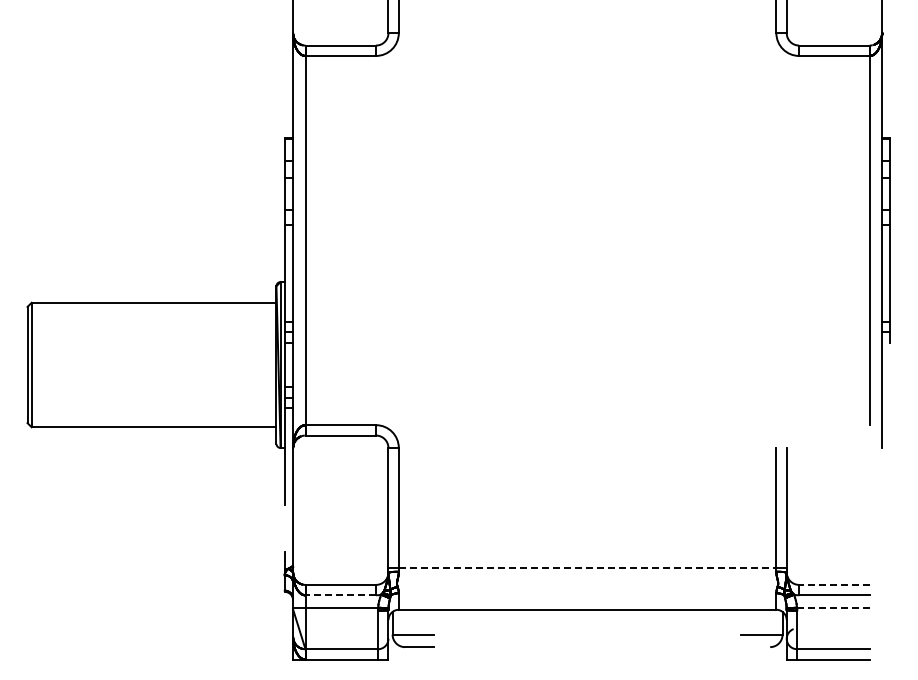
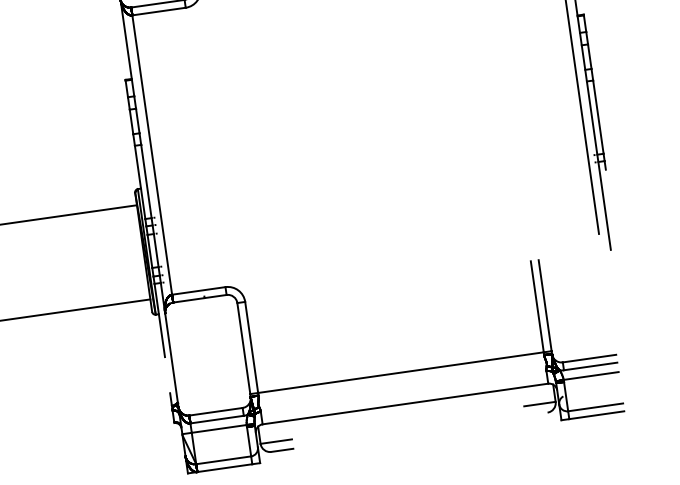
line: (587, 568) -> (400, 372), dashed -> solid
line: (833, 584) -> (588, 358), dashed -> solid
line: (340, 595) -> (216, 419), dashed -> solid
line: (832, 607) -> (590, 375), dashed -> solid

